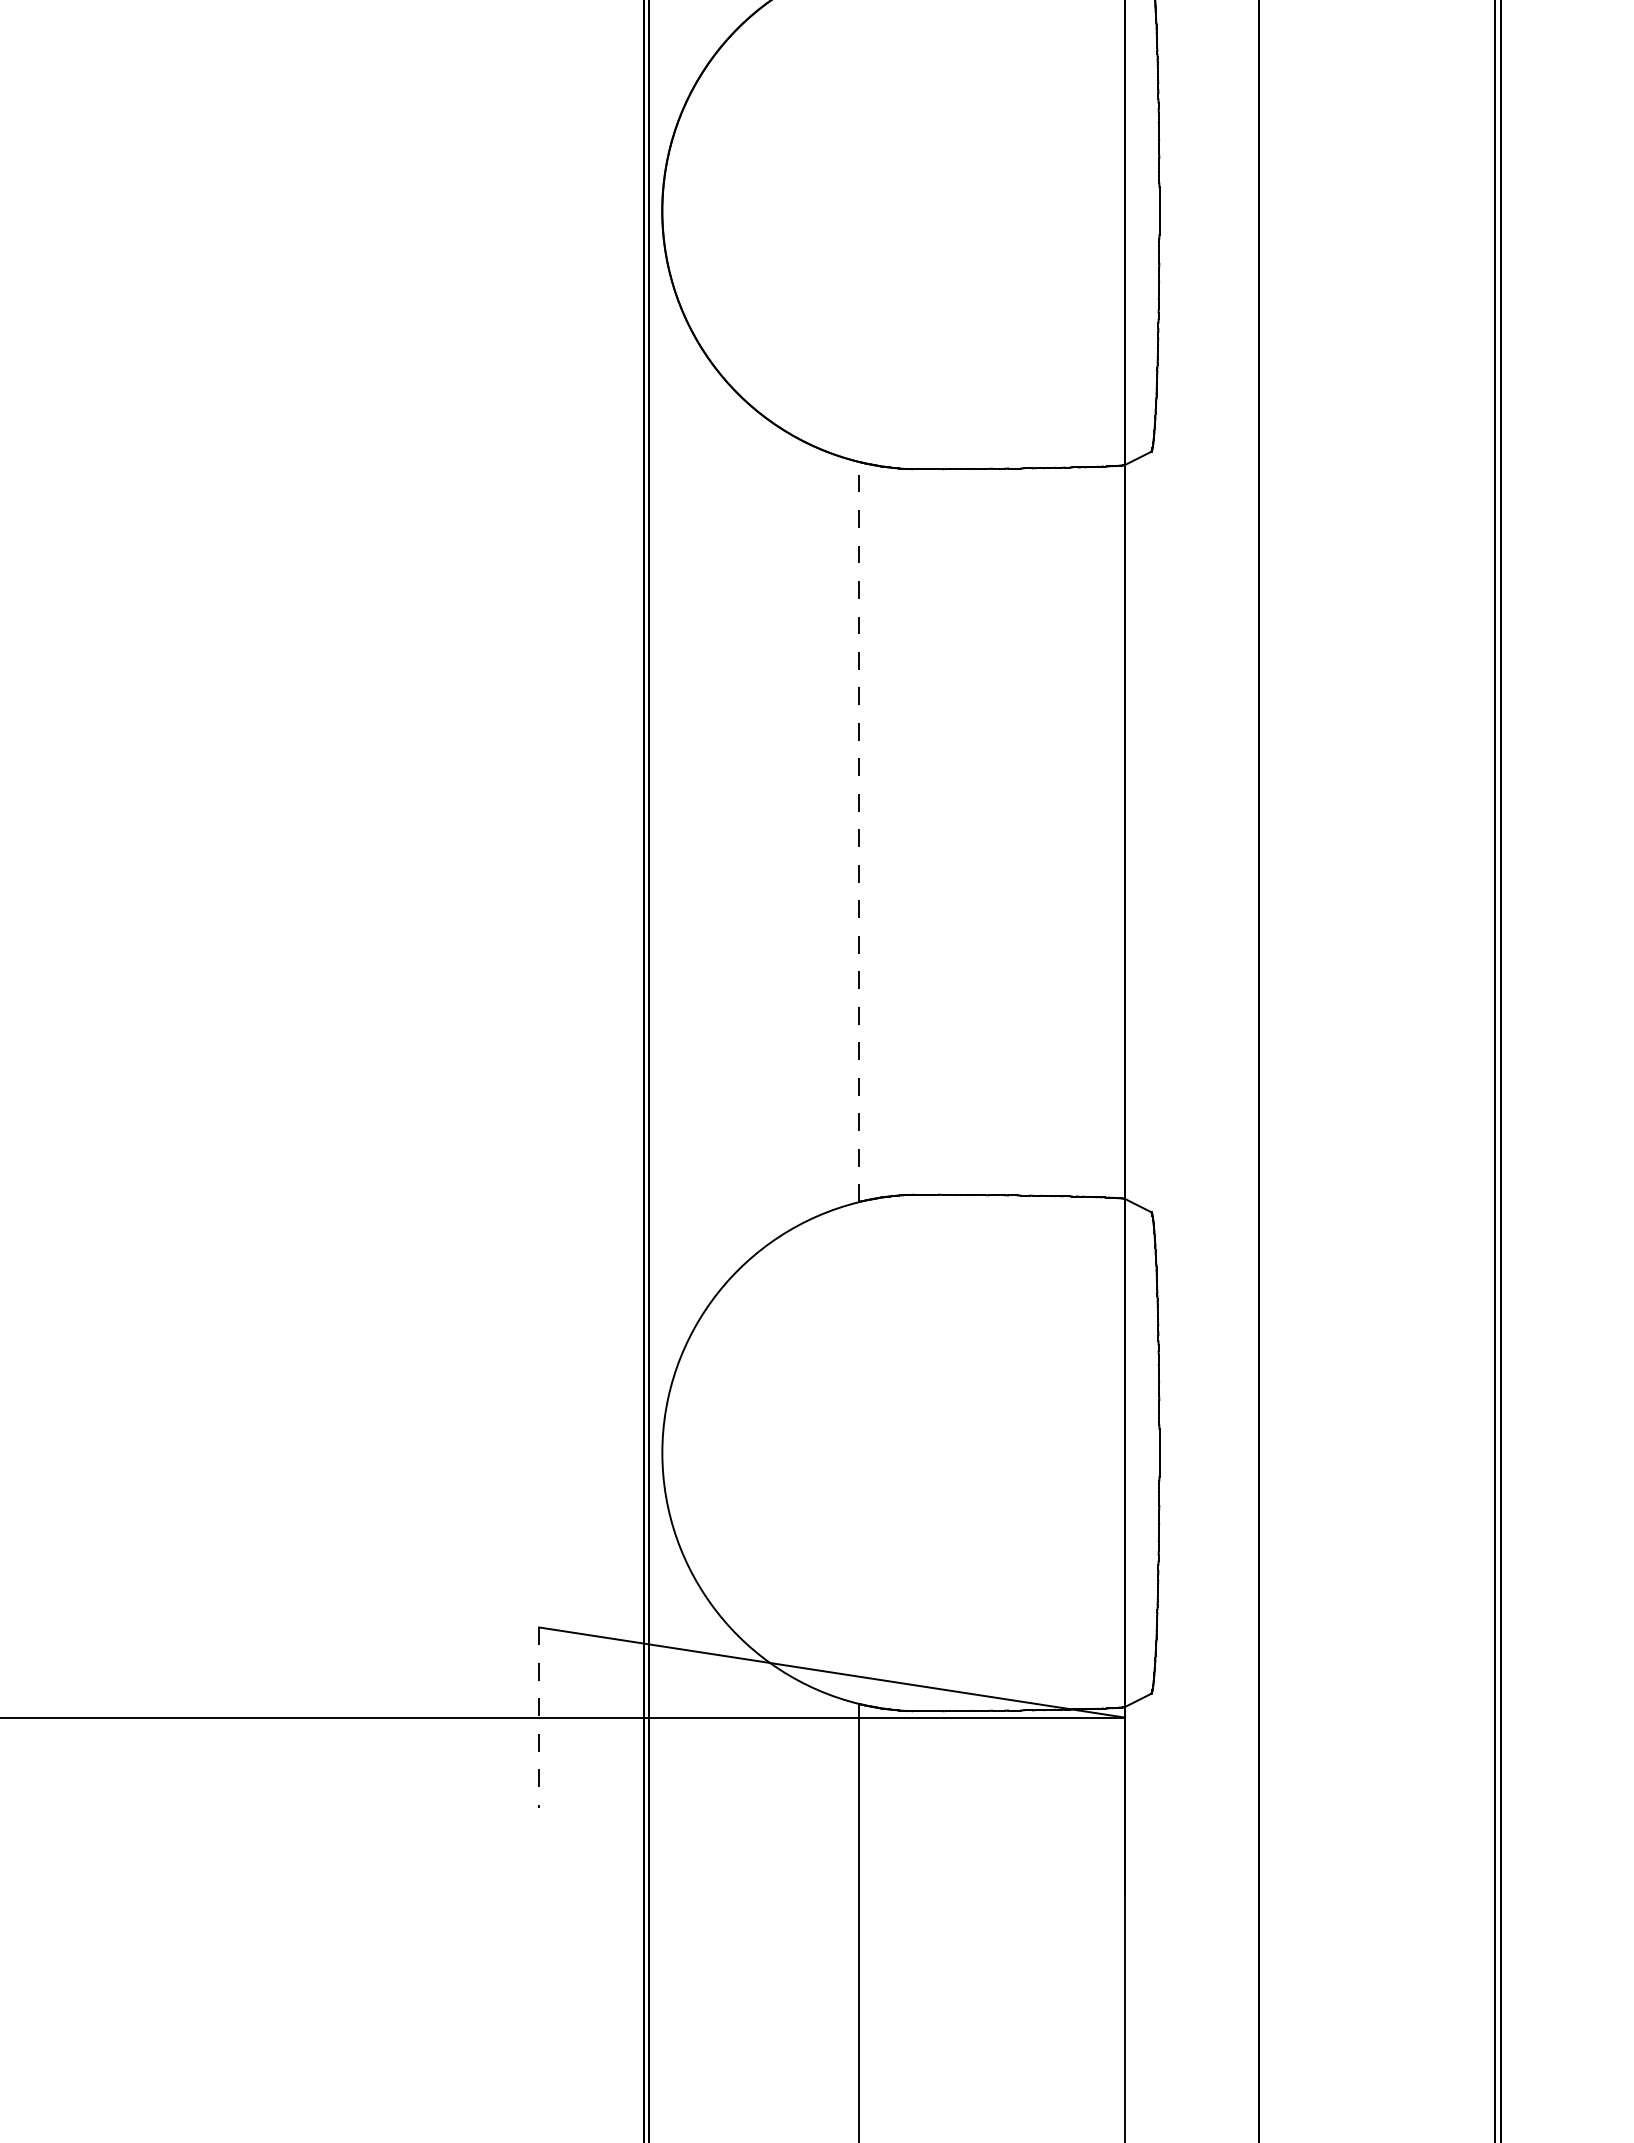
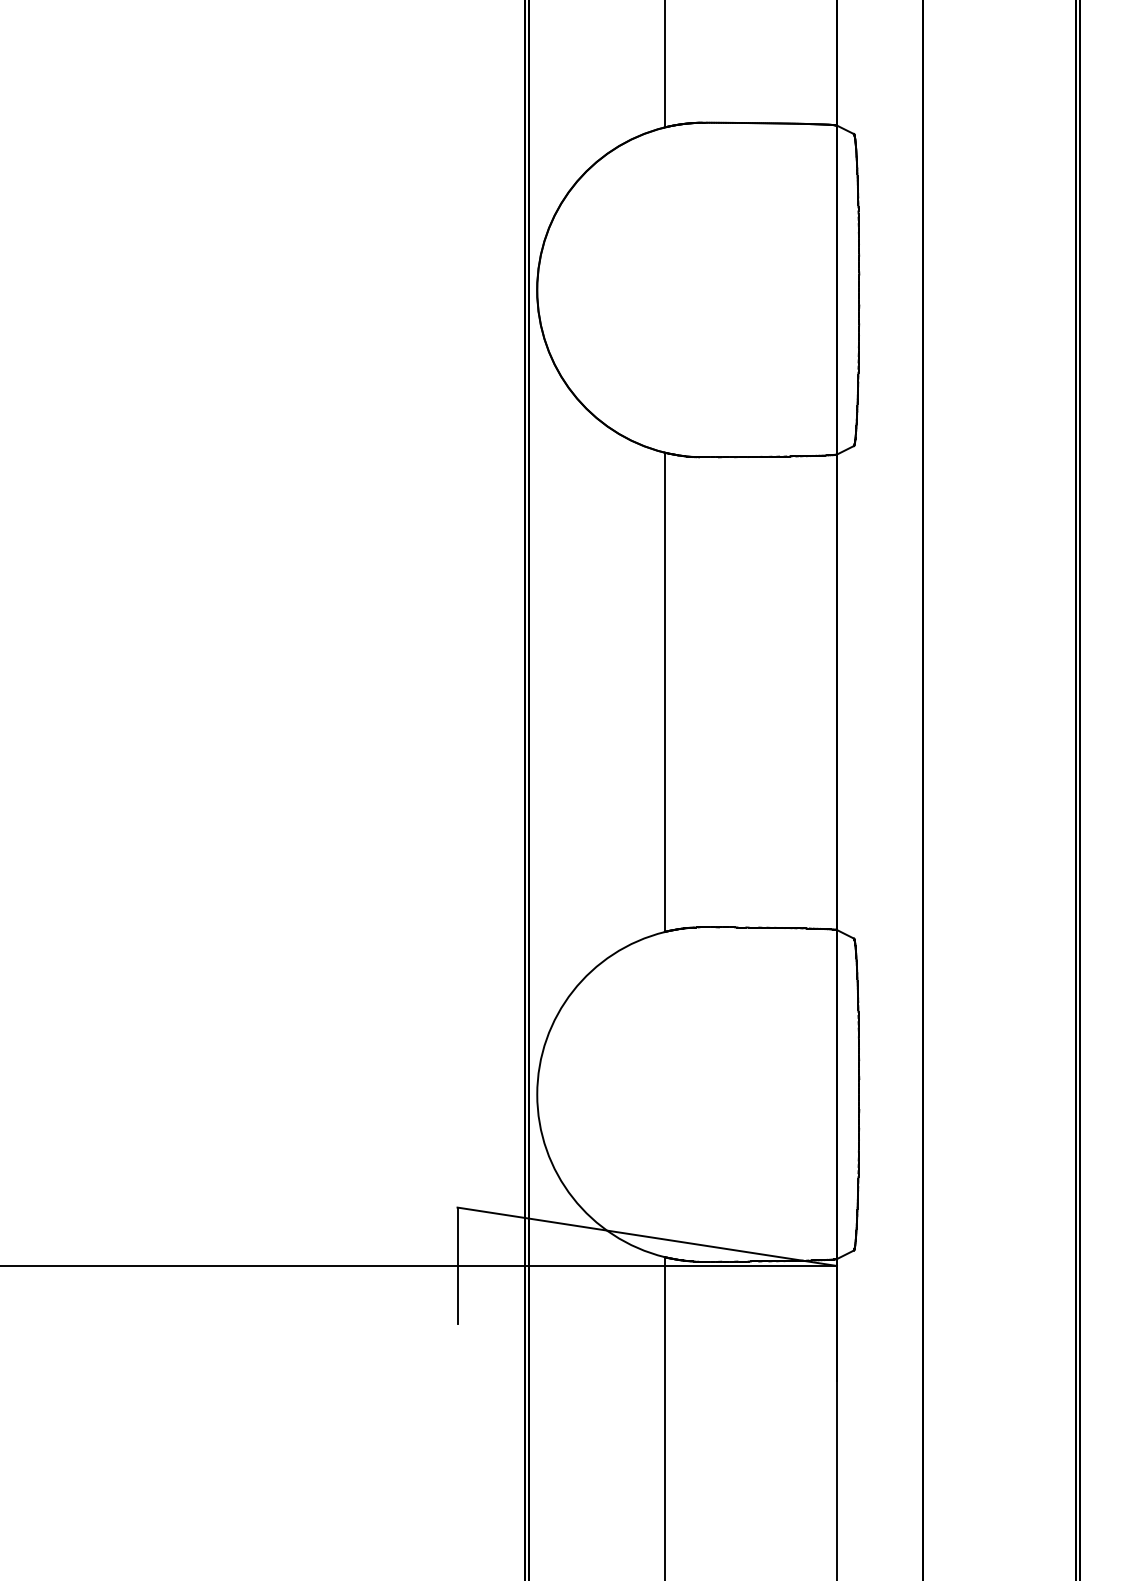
line: (858, 832) -> (664, 692), dashed -> solid
line: (539, 1718) -> (457, 1266), dashed -> solid

